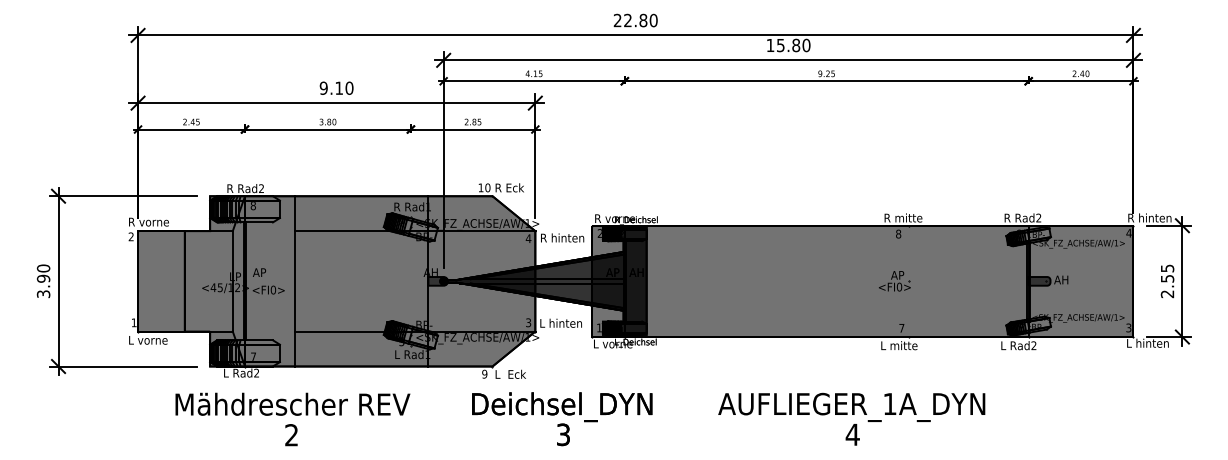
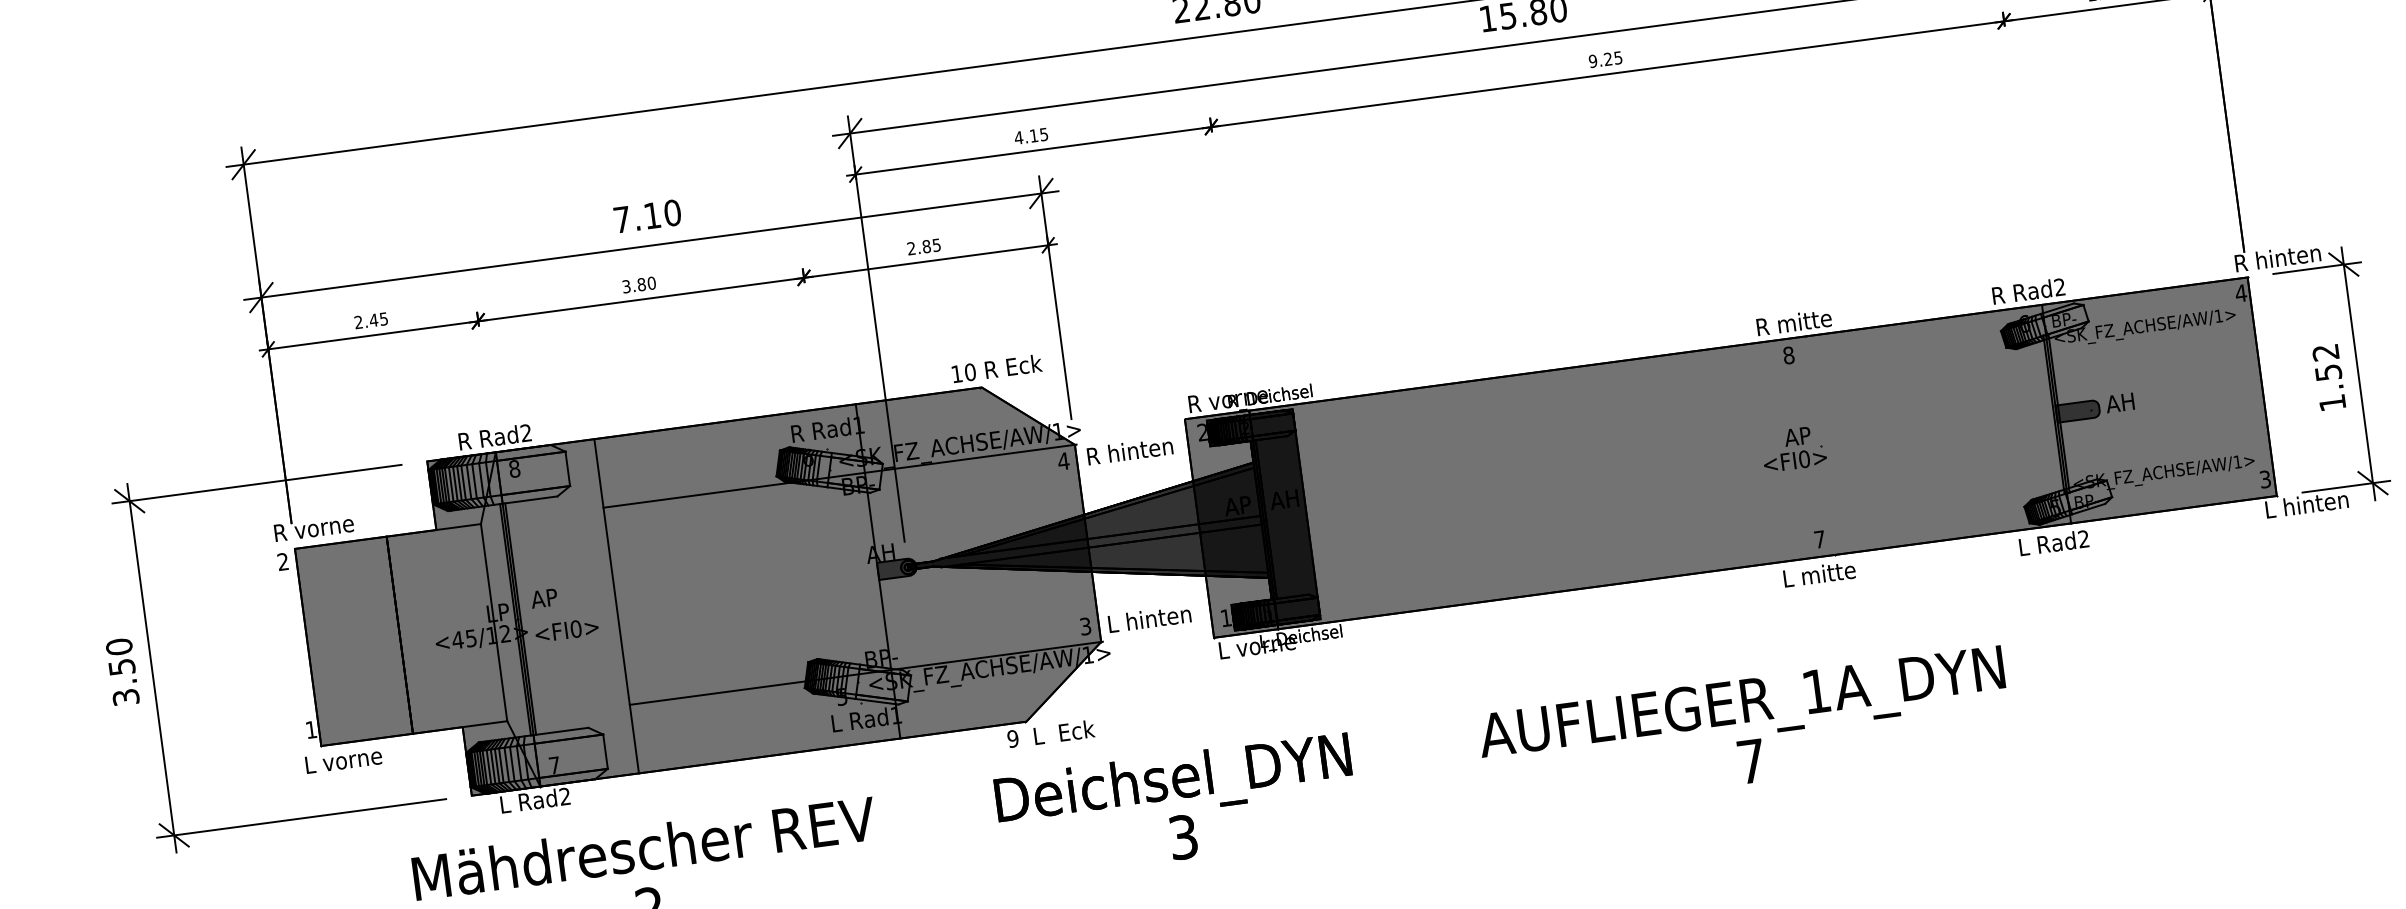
text: (323, 87) -> (621, 218), 9.10 -> 7.10
text: (42, 278) -> (119, 666), 3.90 -> 3.50
text: (1167, 281) -> (2329, 378), 2.55 -> 1.52
text: (852, 434) -> (1750, 760), 4 -> 7

